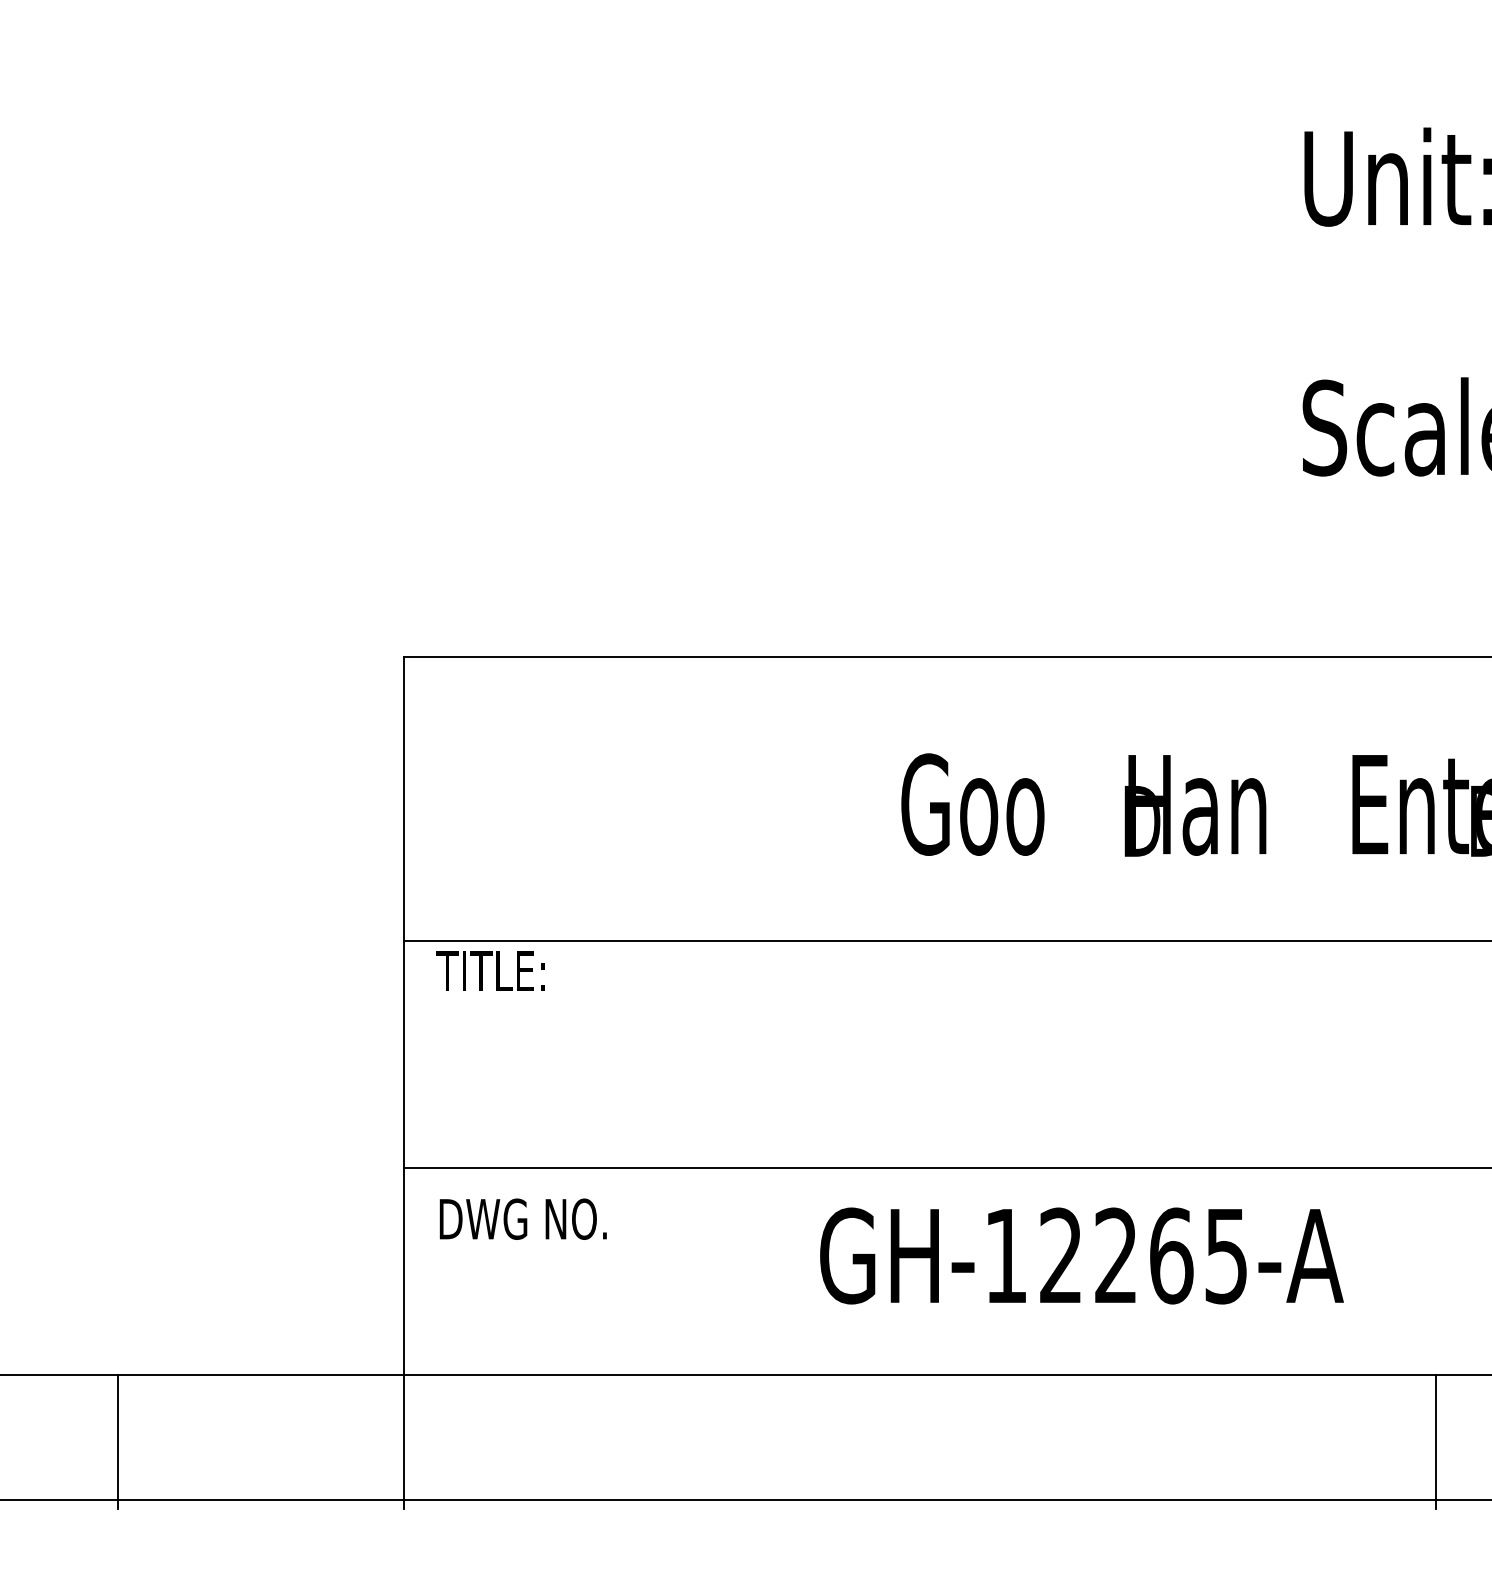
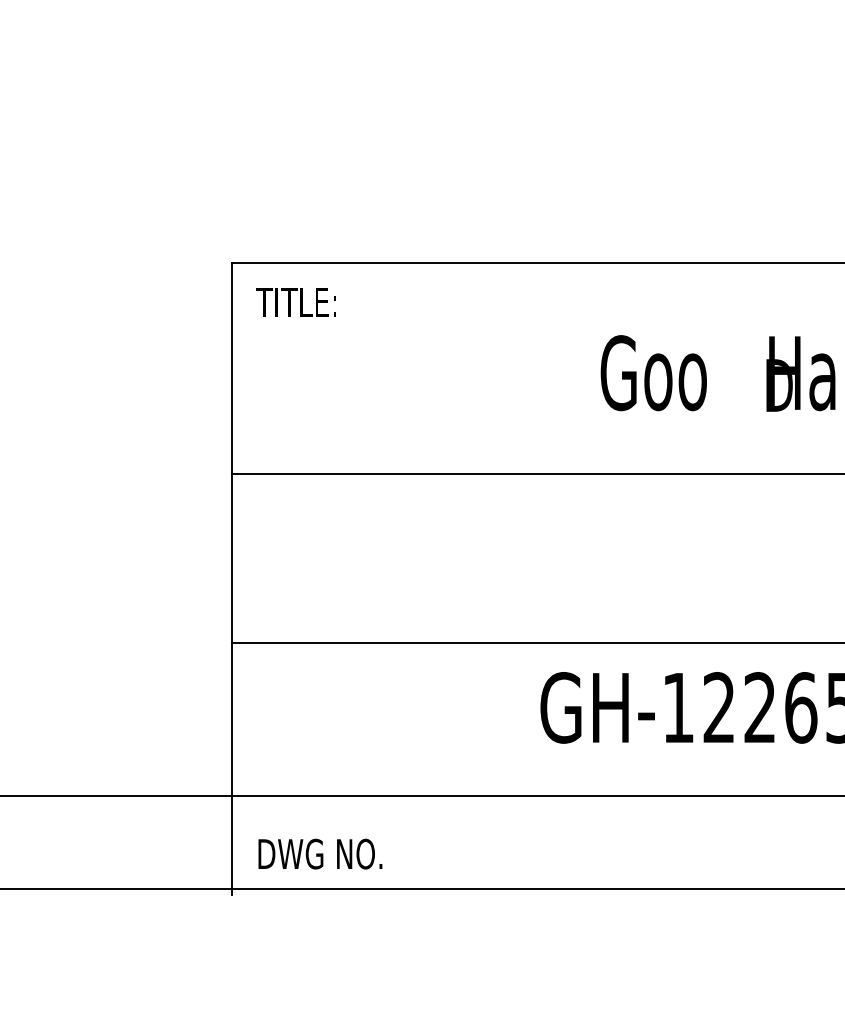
text: (490, 970) -> (296, 301), moved
text: (522, 1218) -> (319, 853), moved
line: (117, 1441) -> (19, 845), removed

